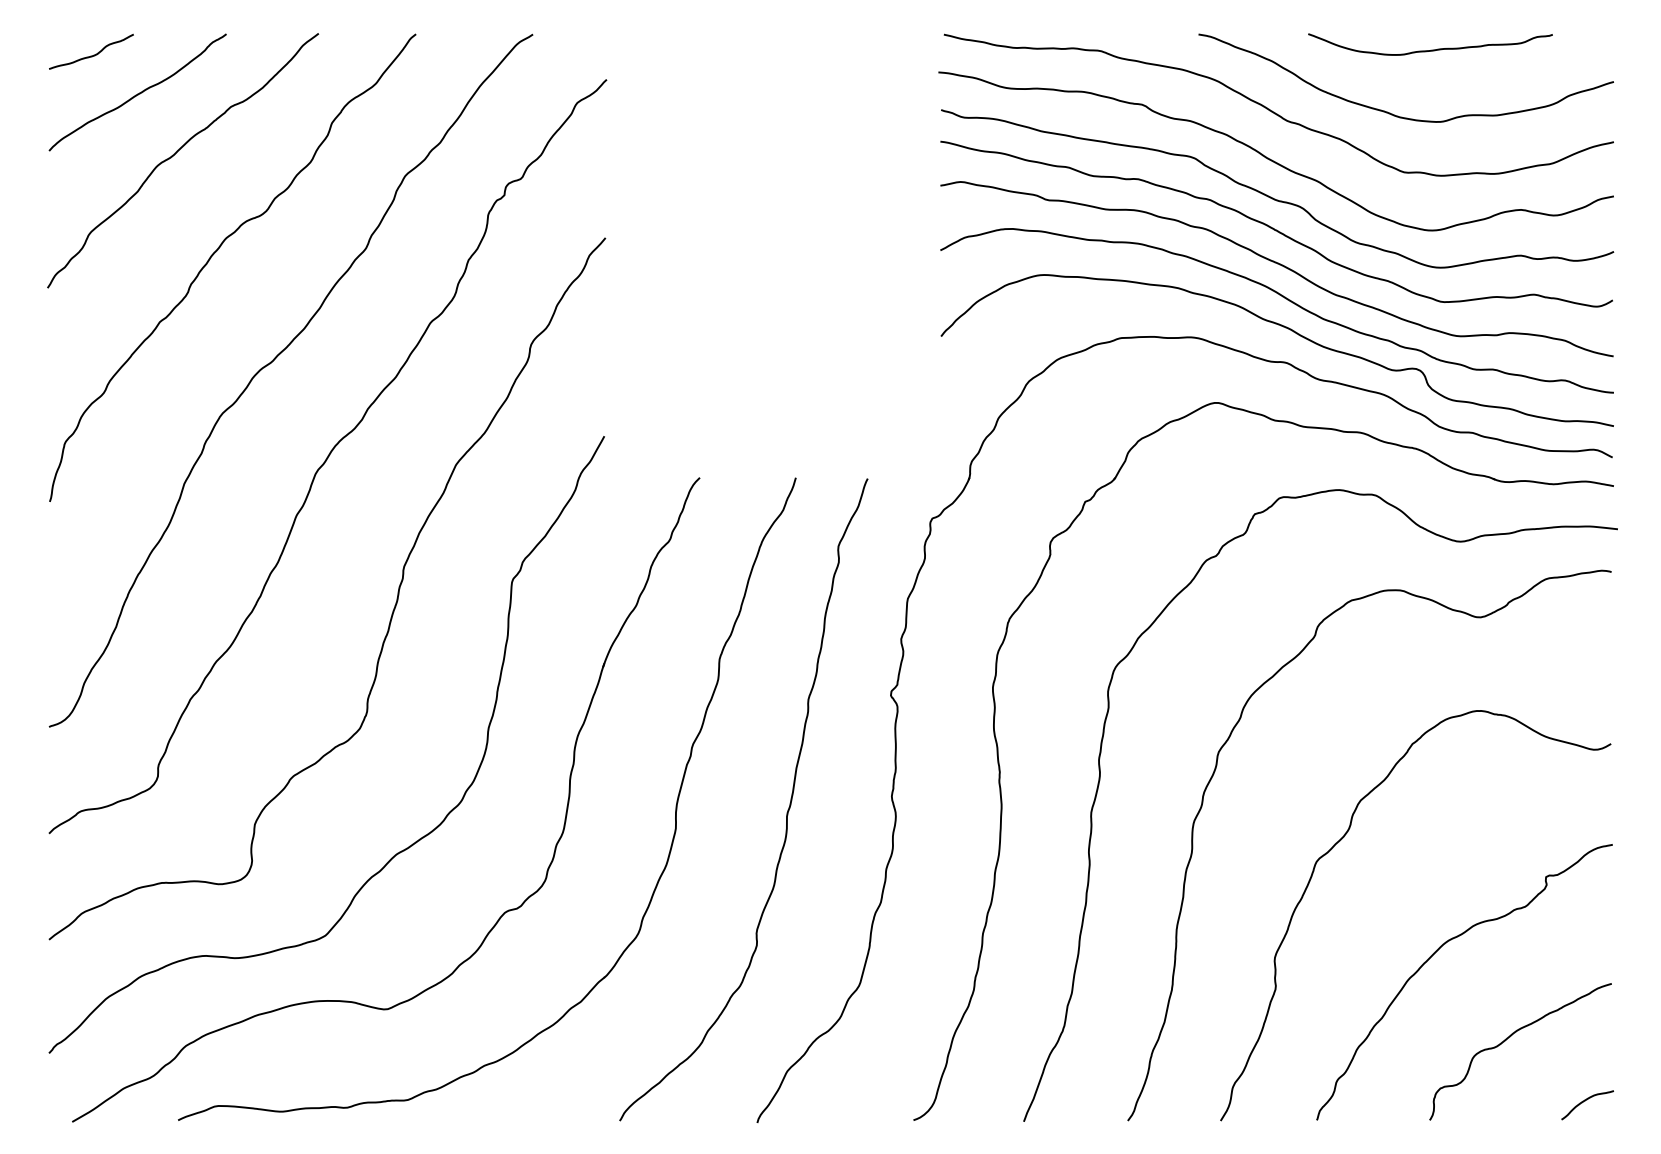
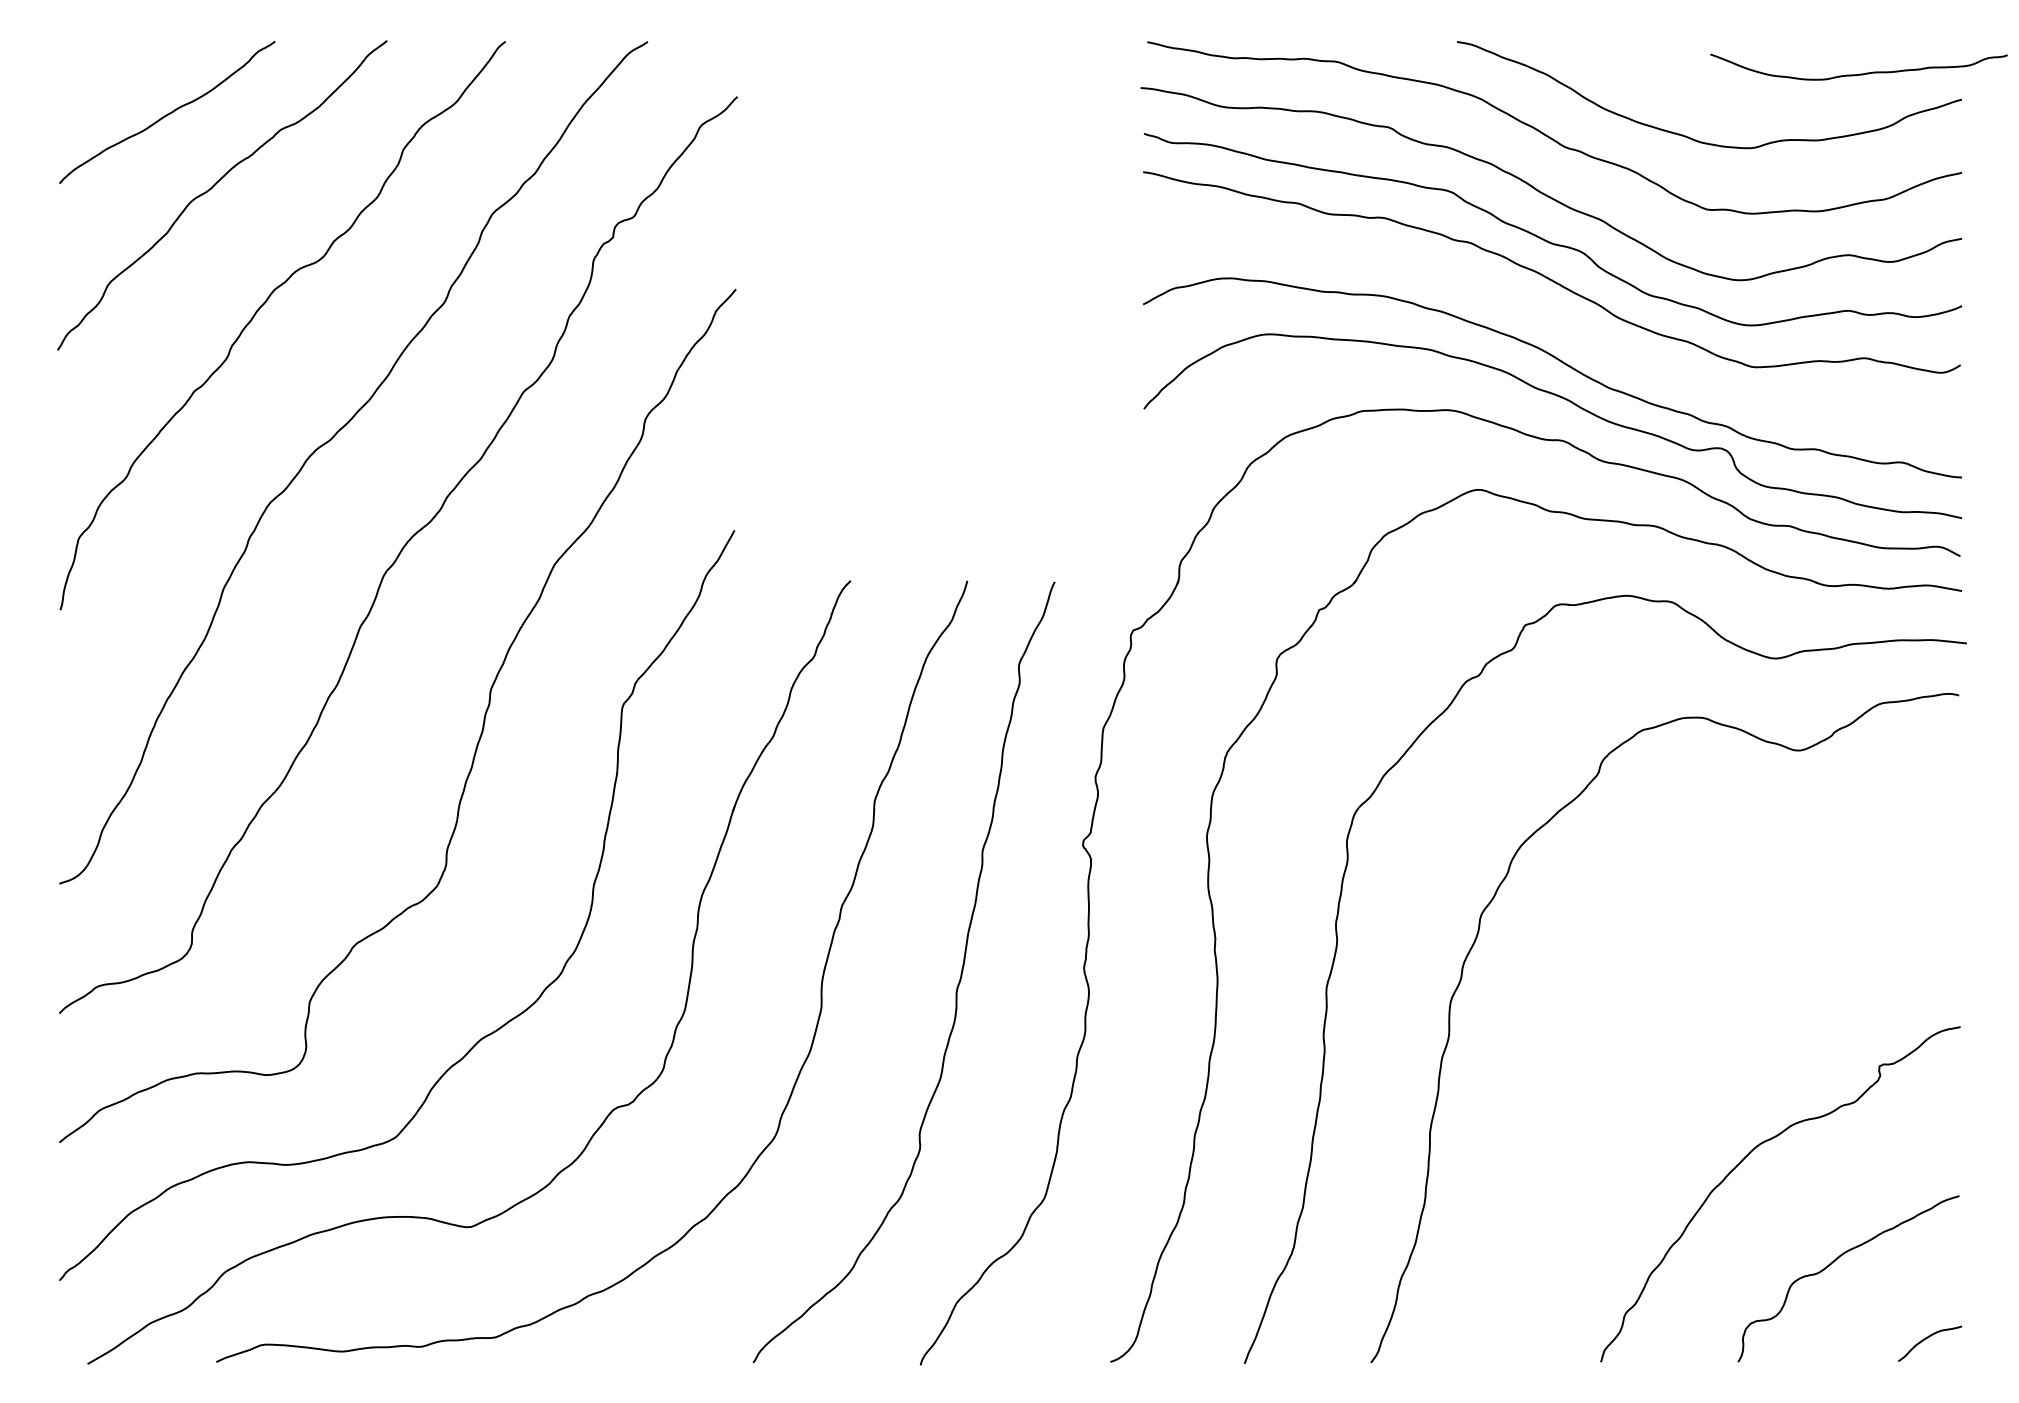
curve: (1430, 49) -> (1859, 73), moved
curve: (93, 54) -> (113, 66), removed
curve: (1279, 265) -> (1555, 322), removed
curve: (1340, 841) -> (1629, 1022), removed

